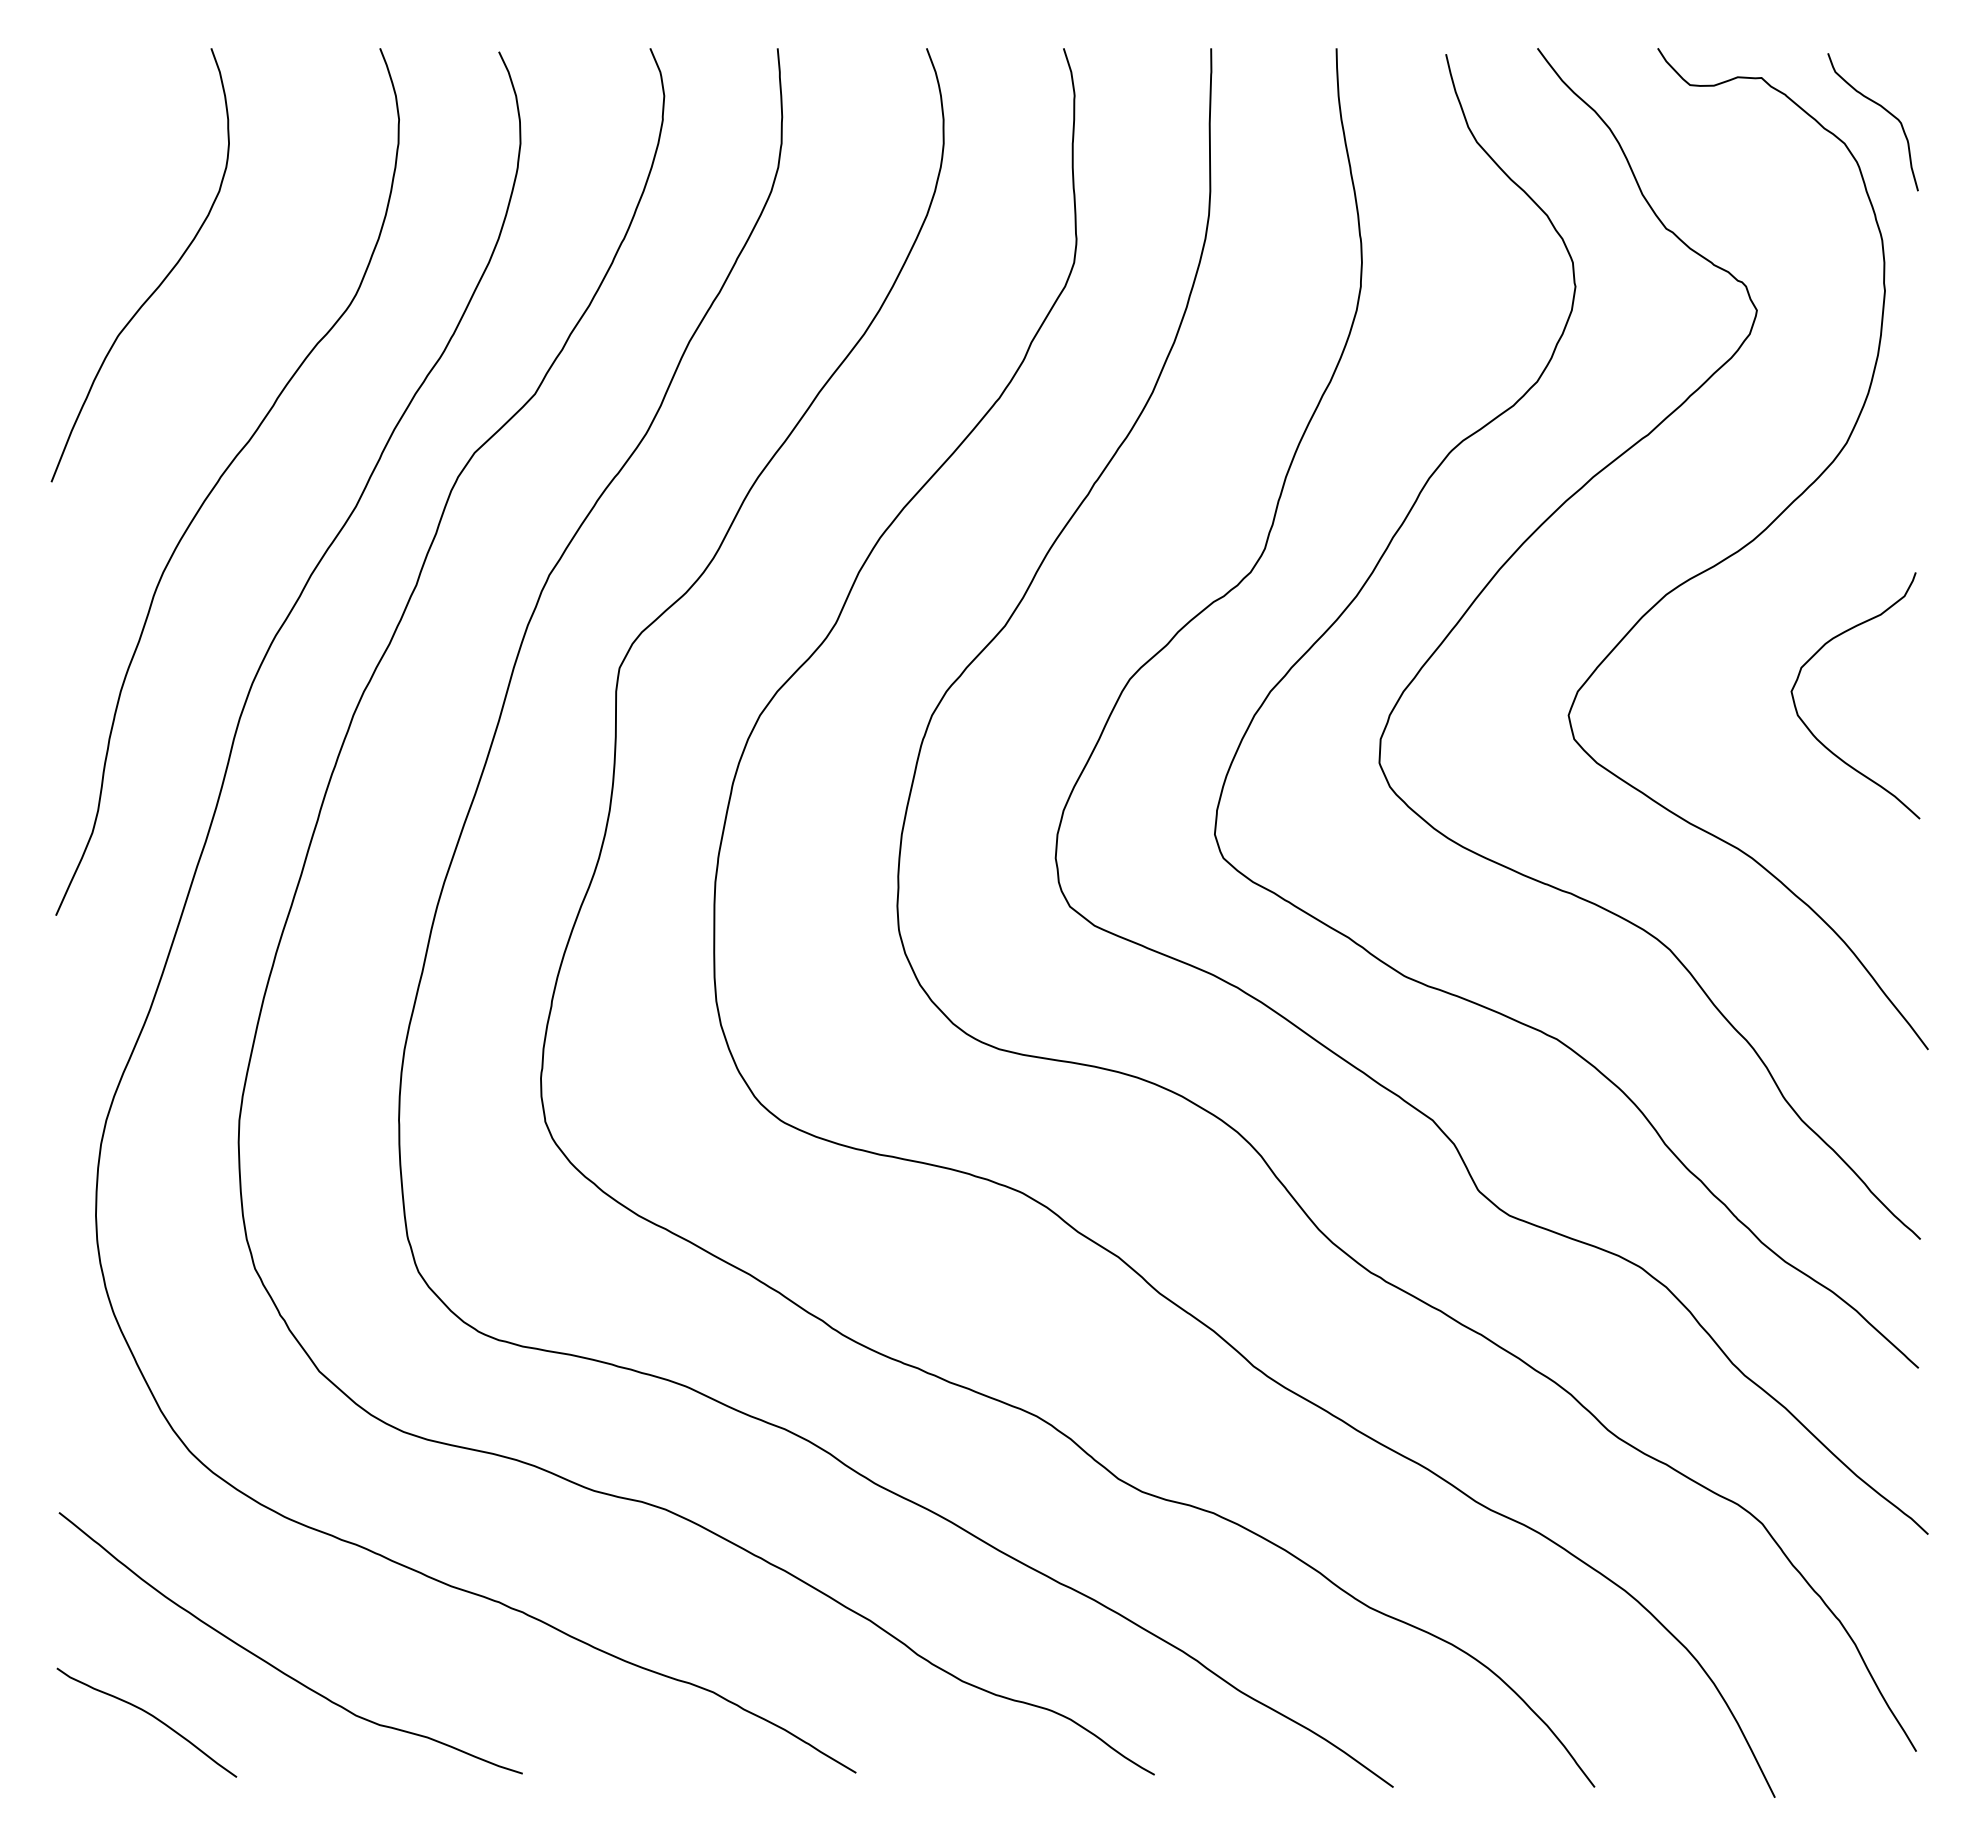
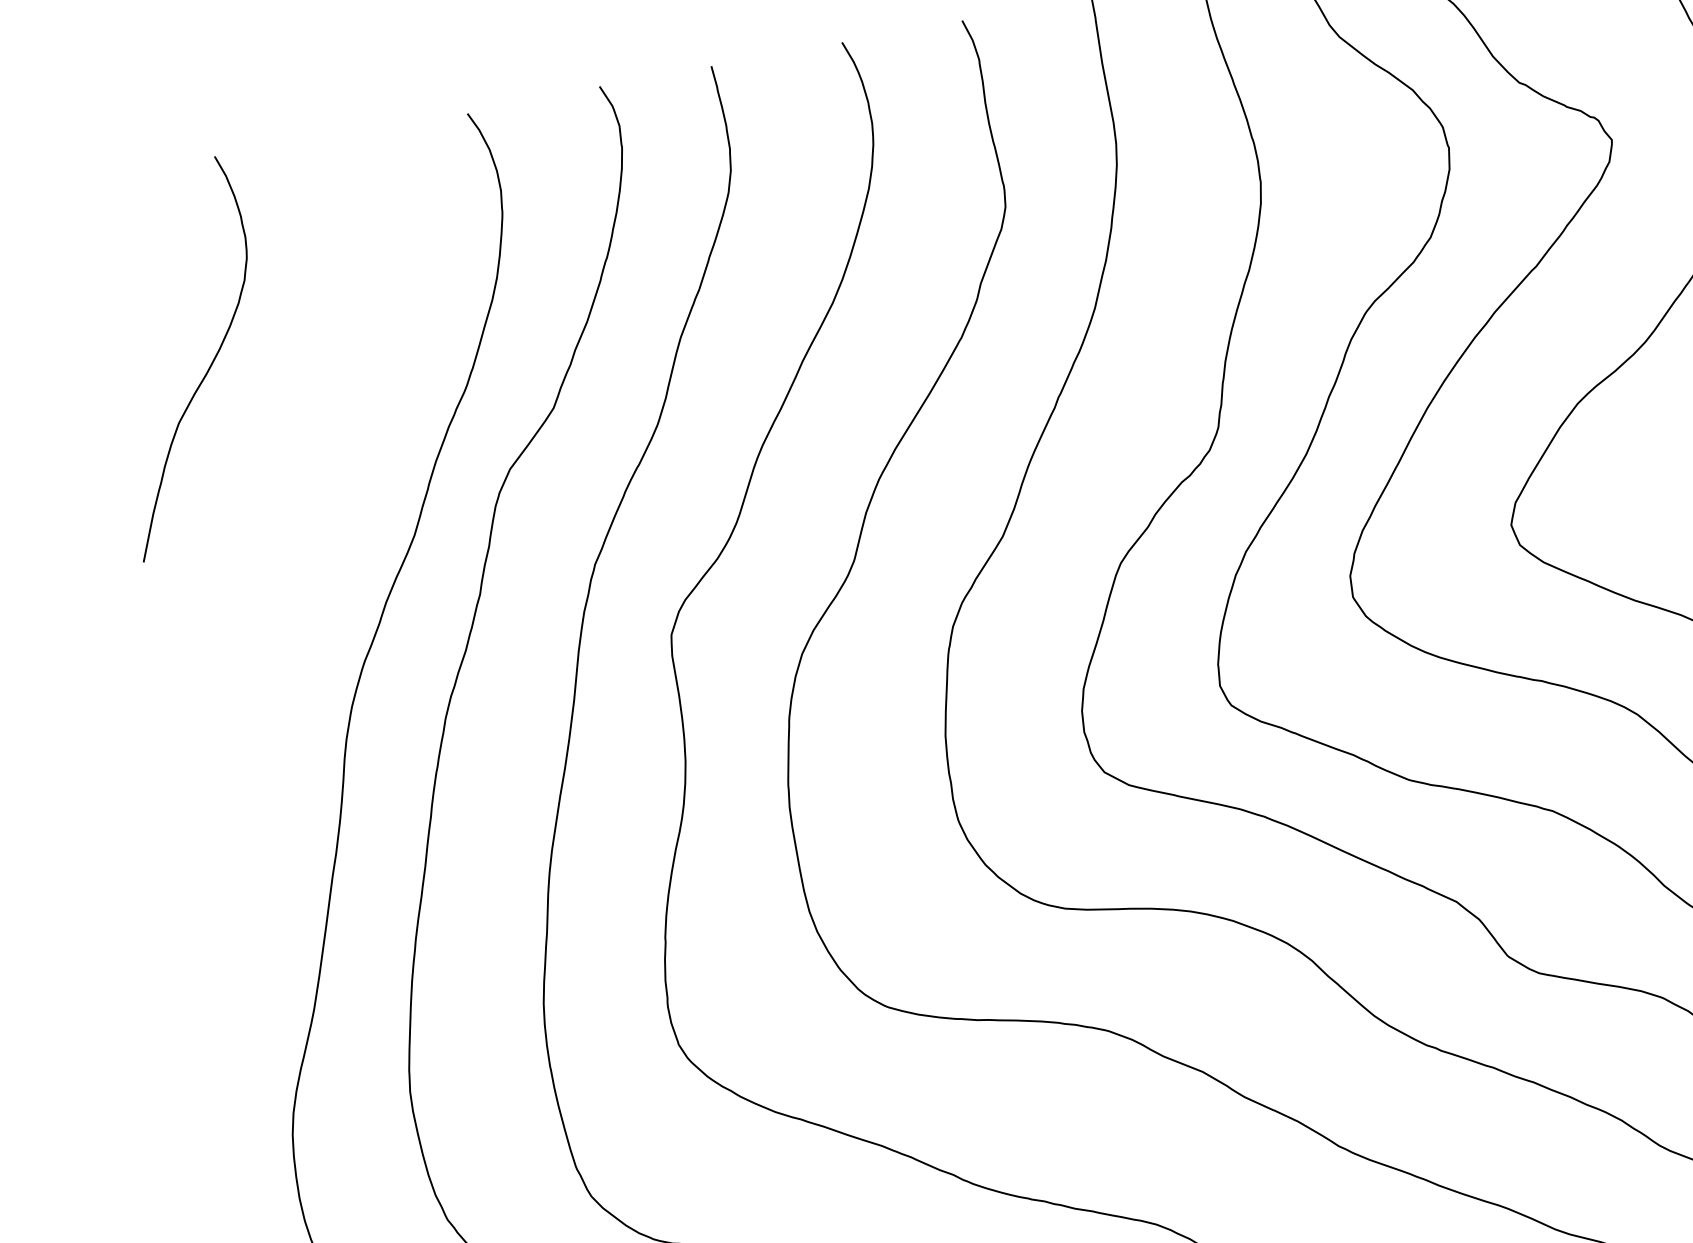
curve: (222, 476) -> (292, 530), removed

